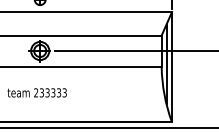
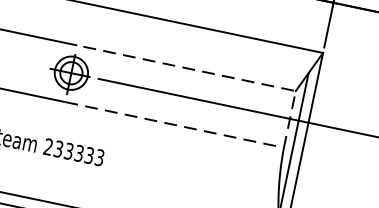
line: (161, 51) -> (289, 119), solid -> dashed

